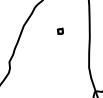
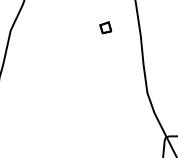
part: (60, 30) -> (105, 26), moved

